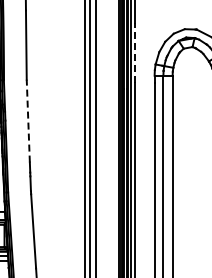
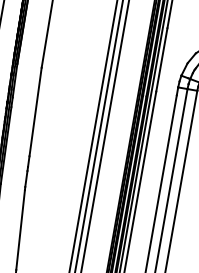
line: (135, 53) -> (162, 60), dashed -> solid
line: (28, 120) -> (35, 111), dashed -> solid

